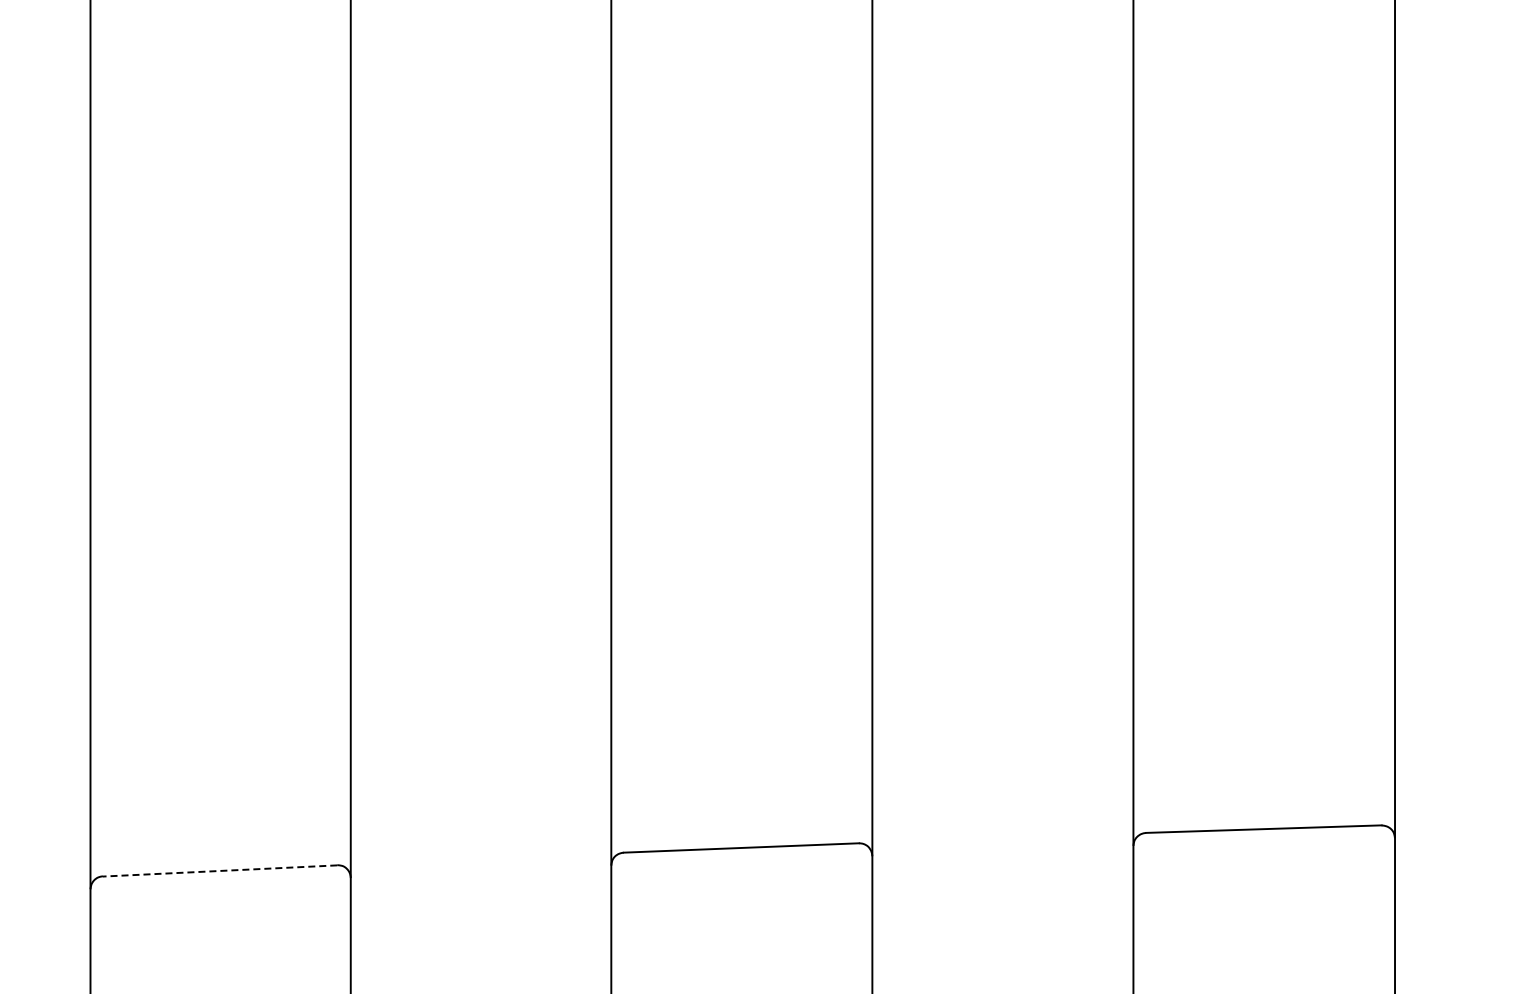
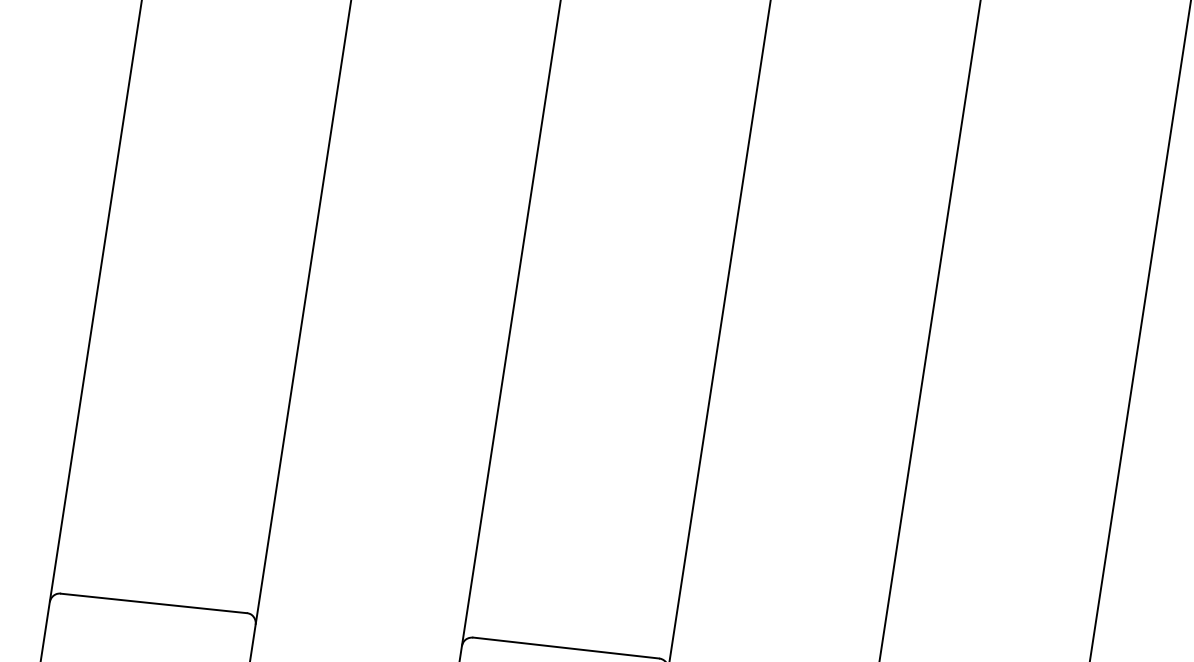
line: (219, 870) -> (153, 602), dashed -> solid

